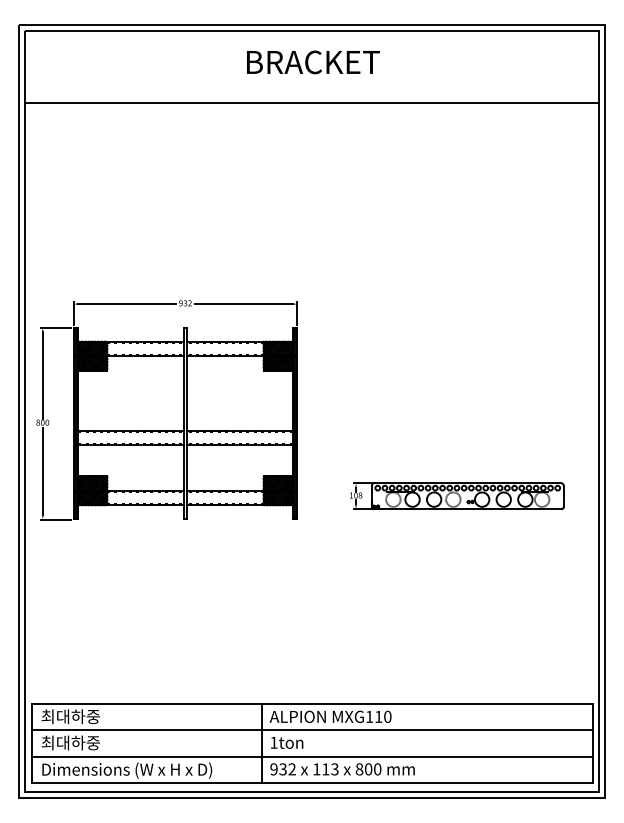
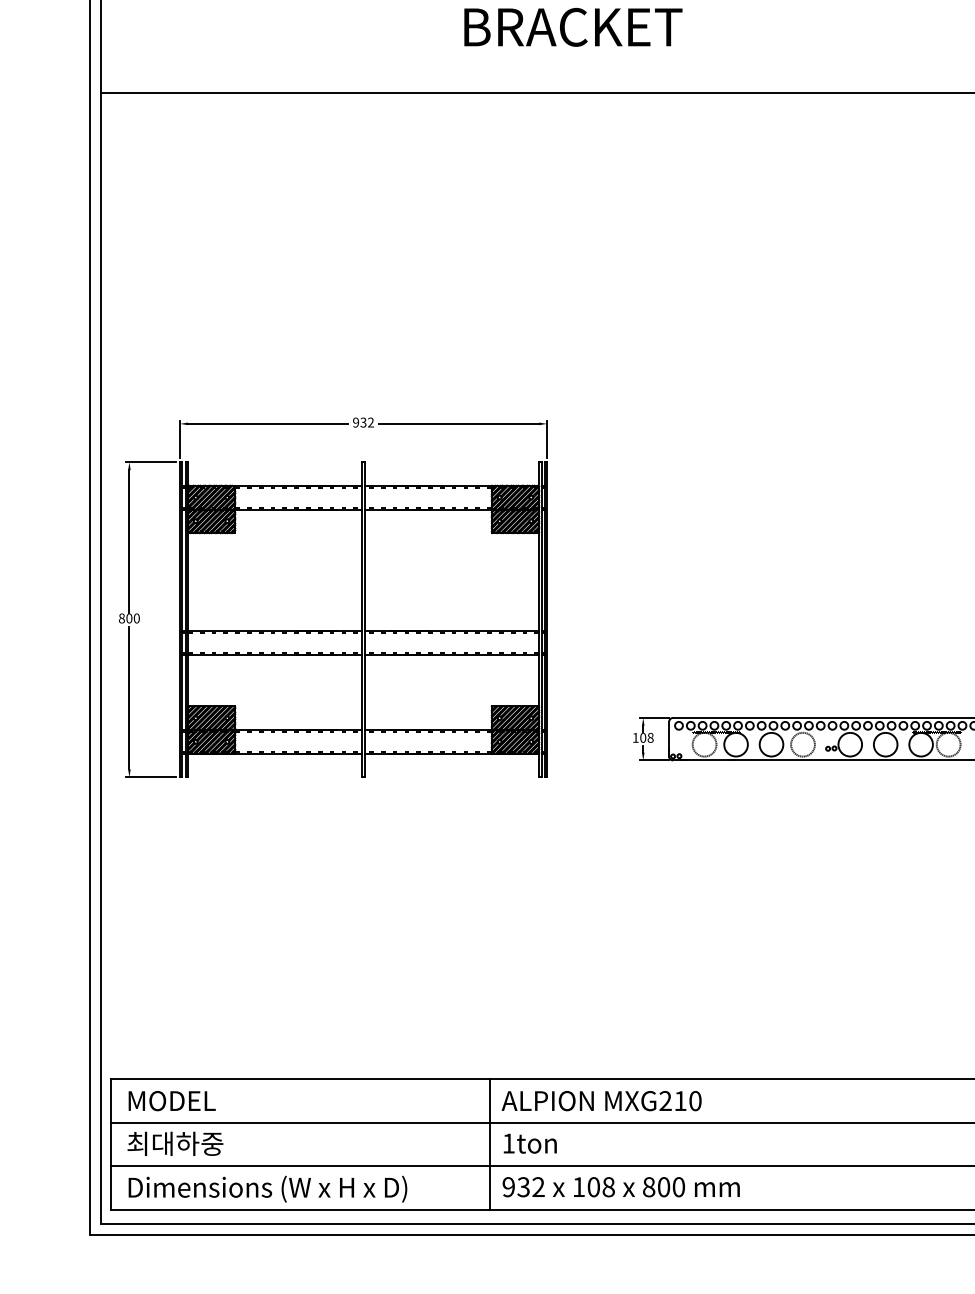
text: (70, 716) -> (174, 1100), 최대하중 -> MODEL
text: (369, 716) -> (665, 1100), MXG110 -> MXG210
text: (330, 769) -> (601, 1187), 113 -> 108

